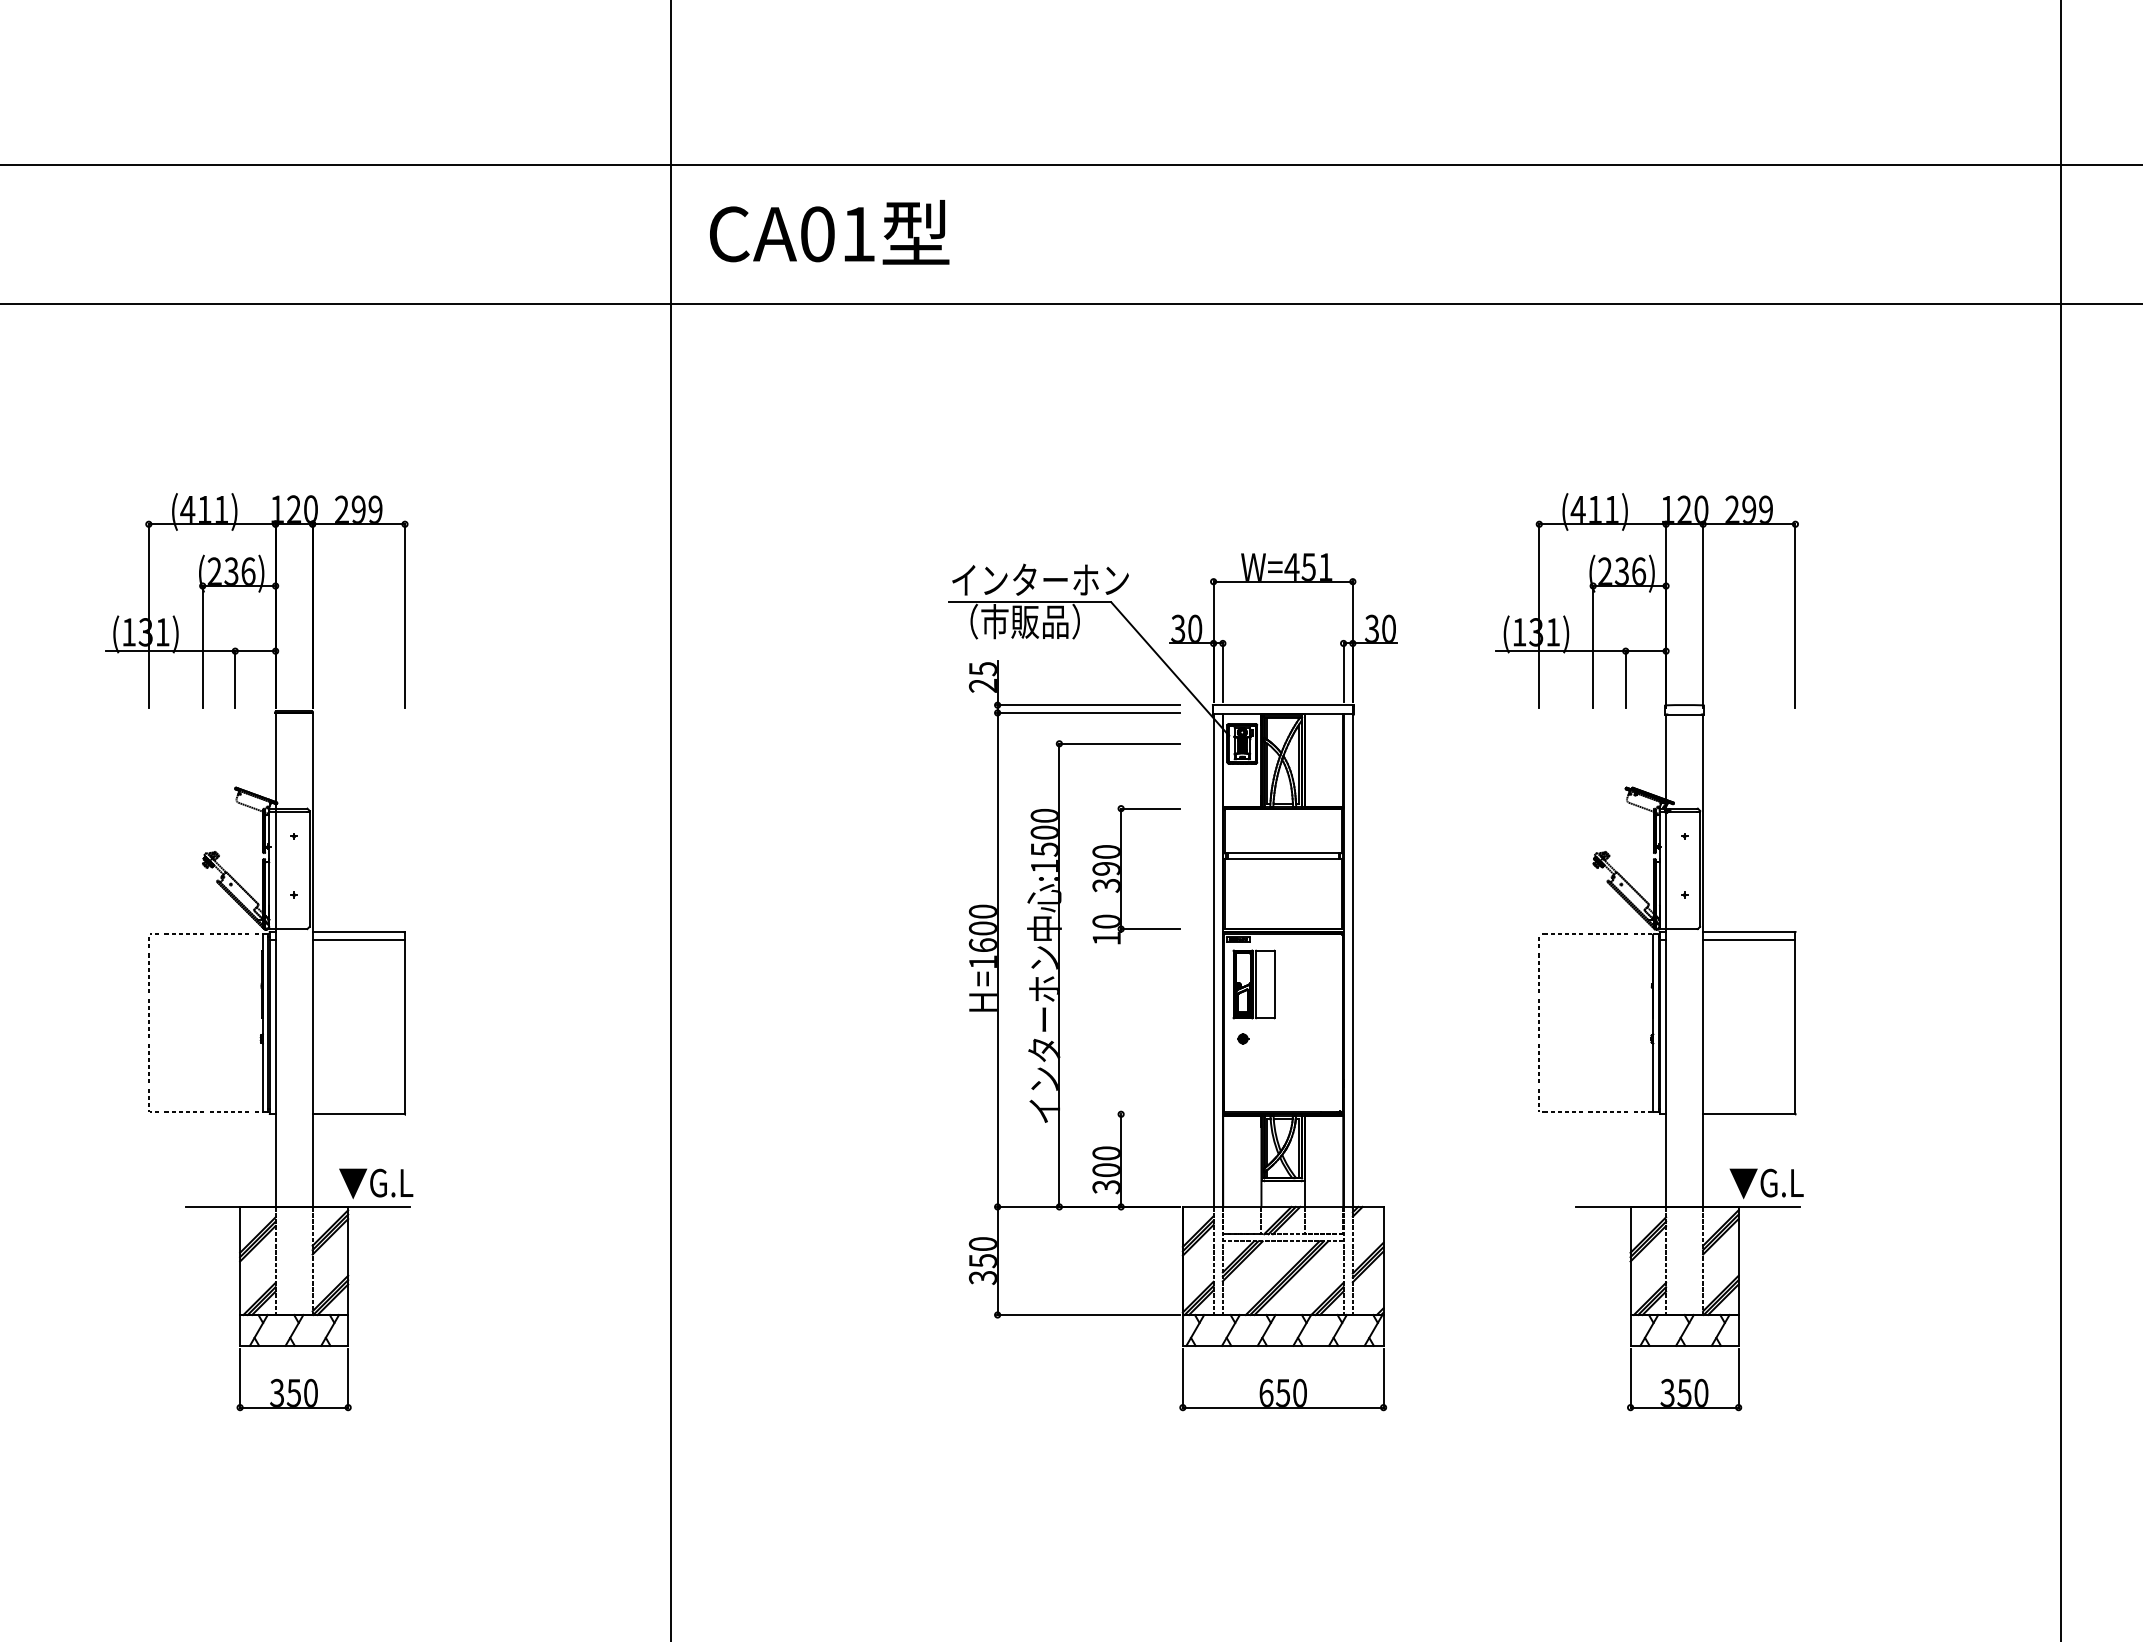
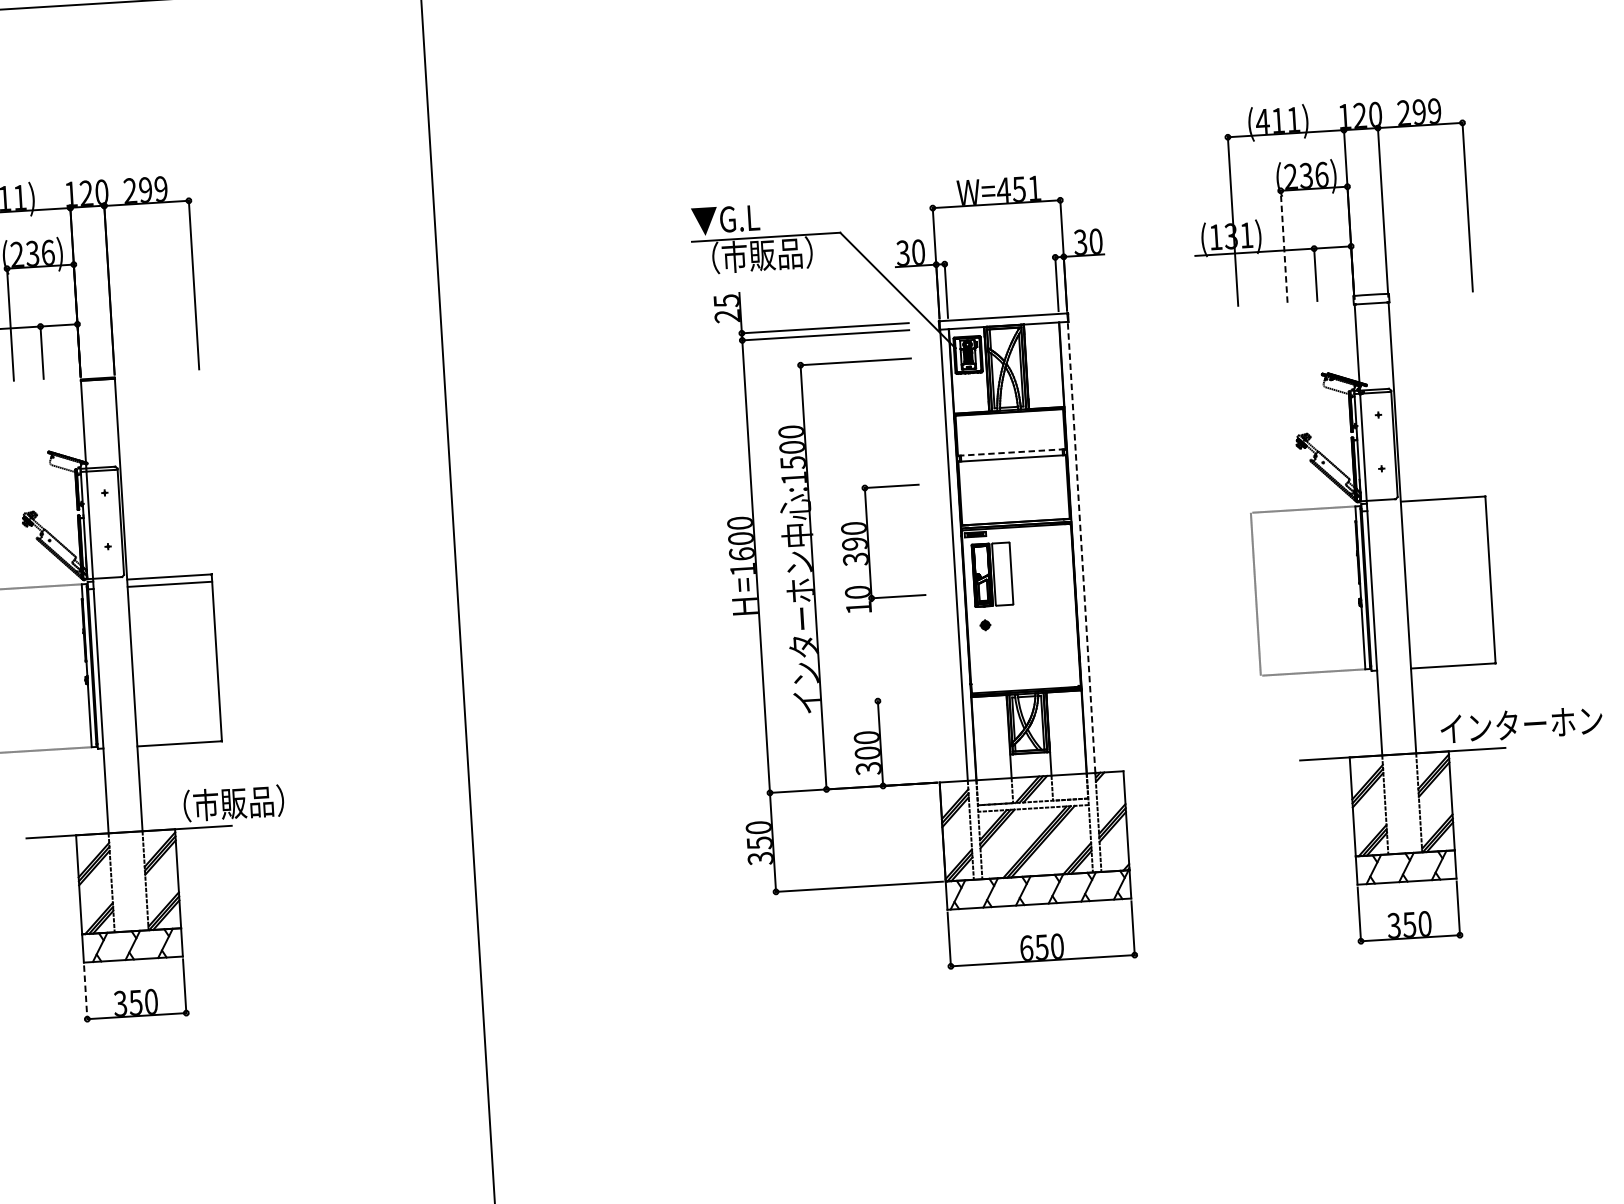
text: (1039, 579) -> (773, 215), インターホン -> ▼G.L
line: (1593, 646) -> (1284, 246), solid -> dashed
line: (1283, 852) -> (1011, 452), solid -> dashed
part: (1121, 874) -> (868, 548), moved
line: (1749, 940) -> (1443, 506), removed
line: (1352, 960) -> (1081, 547), solid -> dashed
text: (403, 1182) -> (224, 803), ▼G.L -> （市販品）
text: (1818, 1182) -> (1520, 724), ▼G.L -> インターホン
line: (240, 1378) -> (86, 992), solid -> dashed

